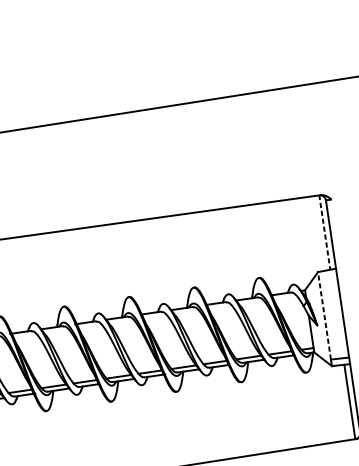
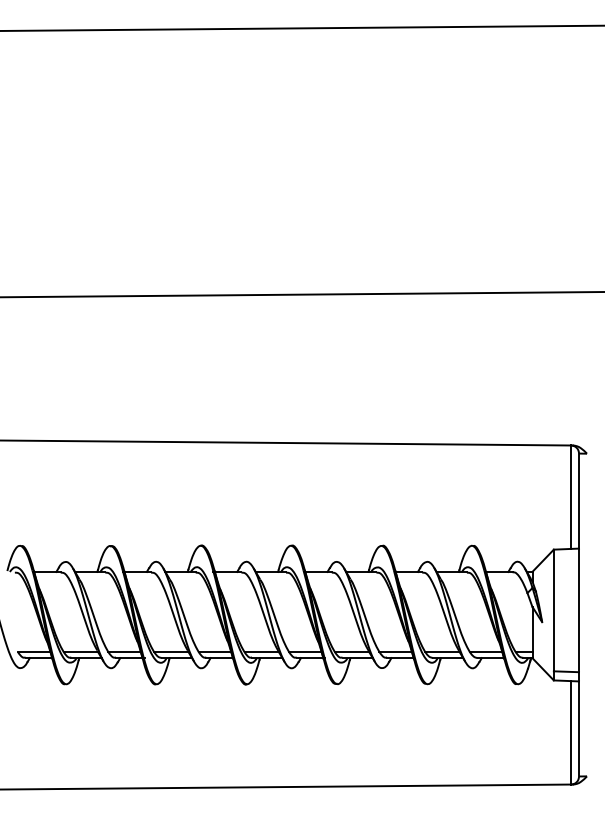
line: (325, 232) -> (571, 496), dashed -> solid
line: (324, 315) -> (553, 610), dashed -> solid

